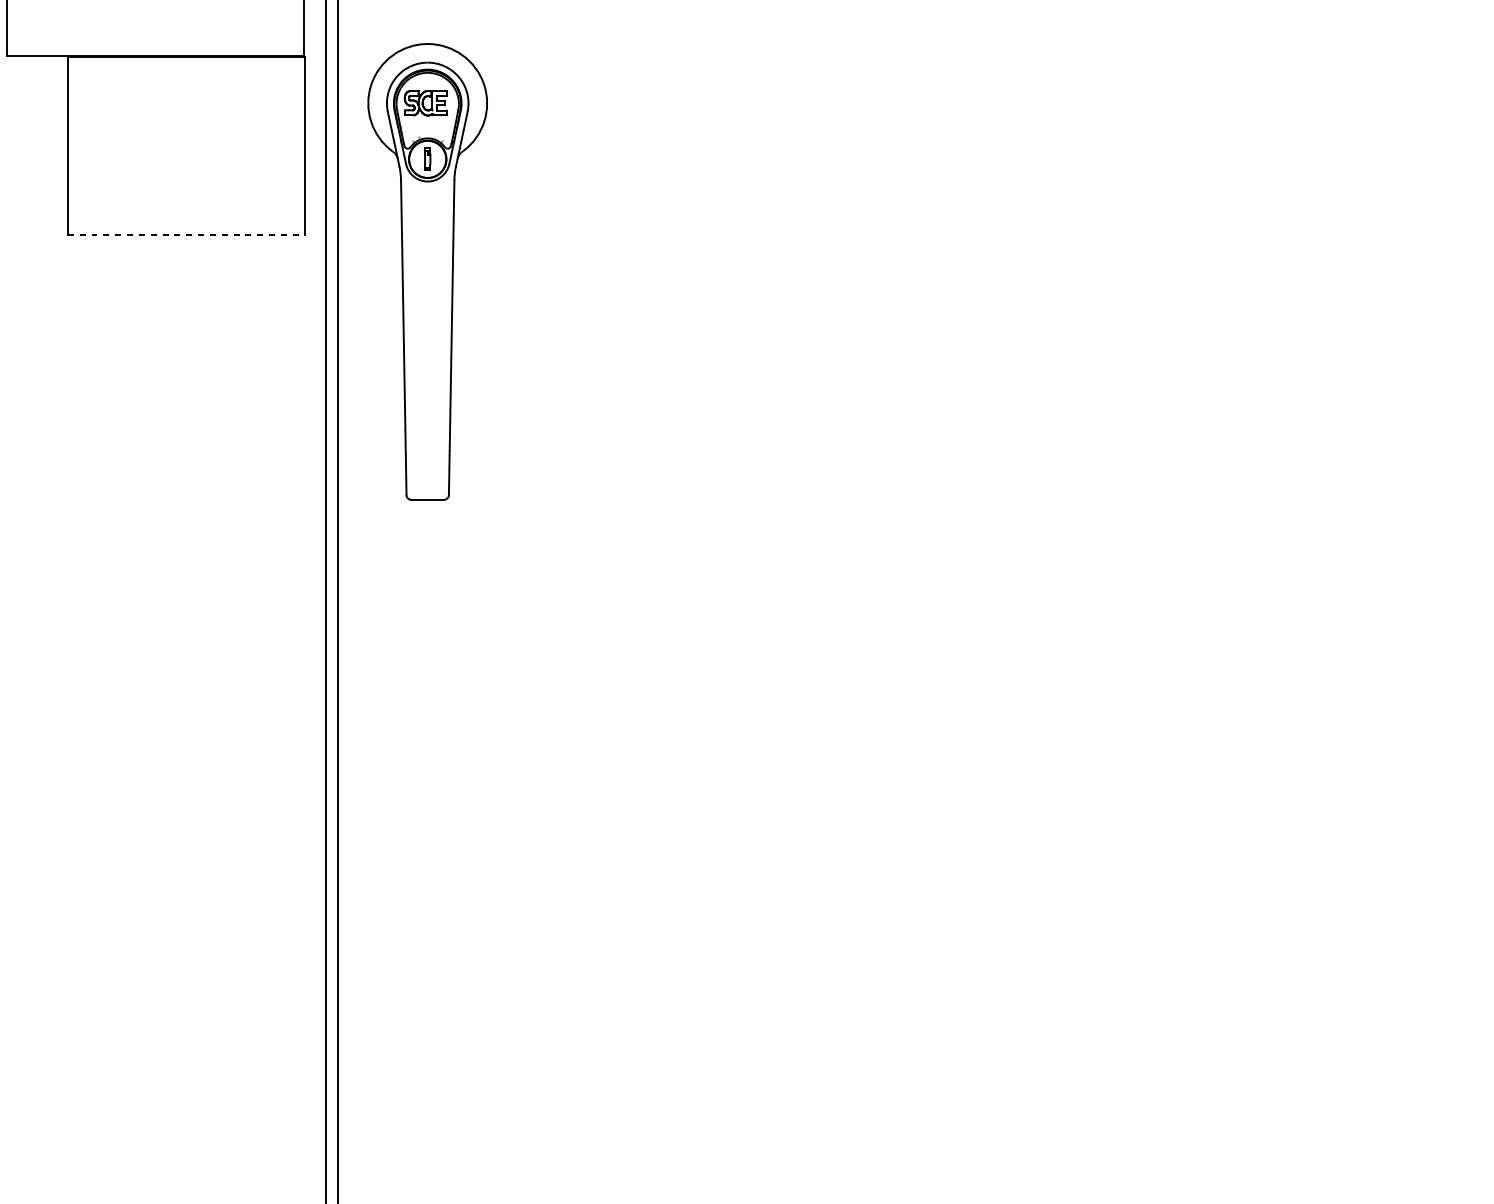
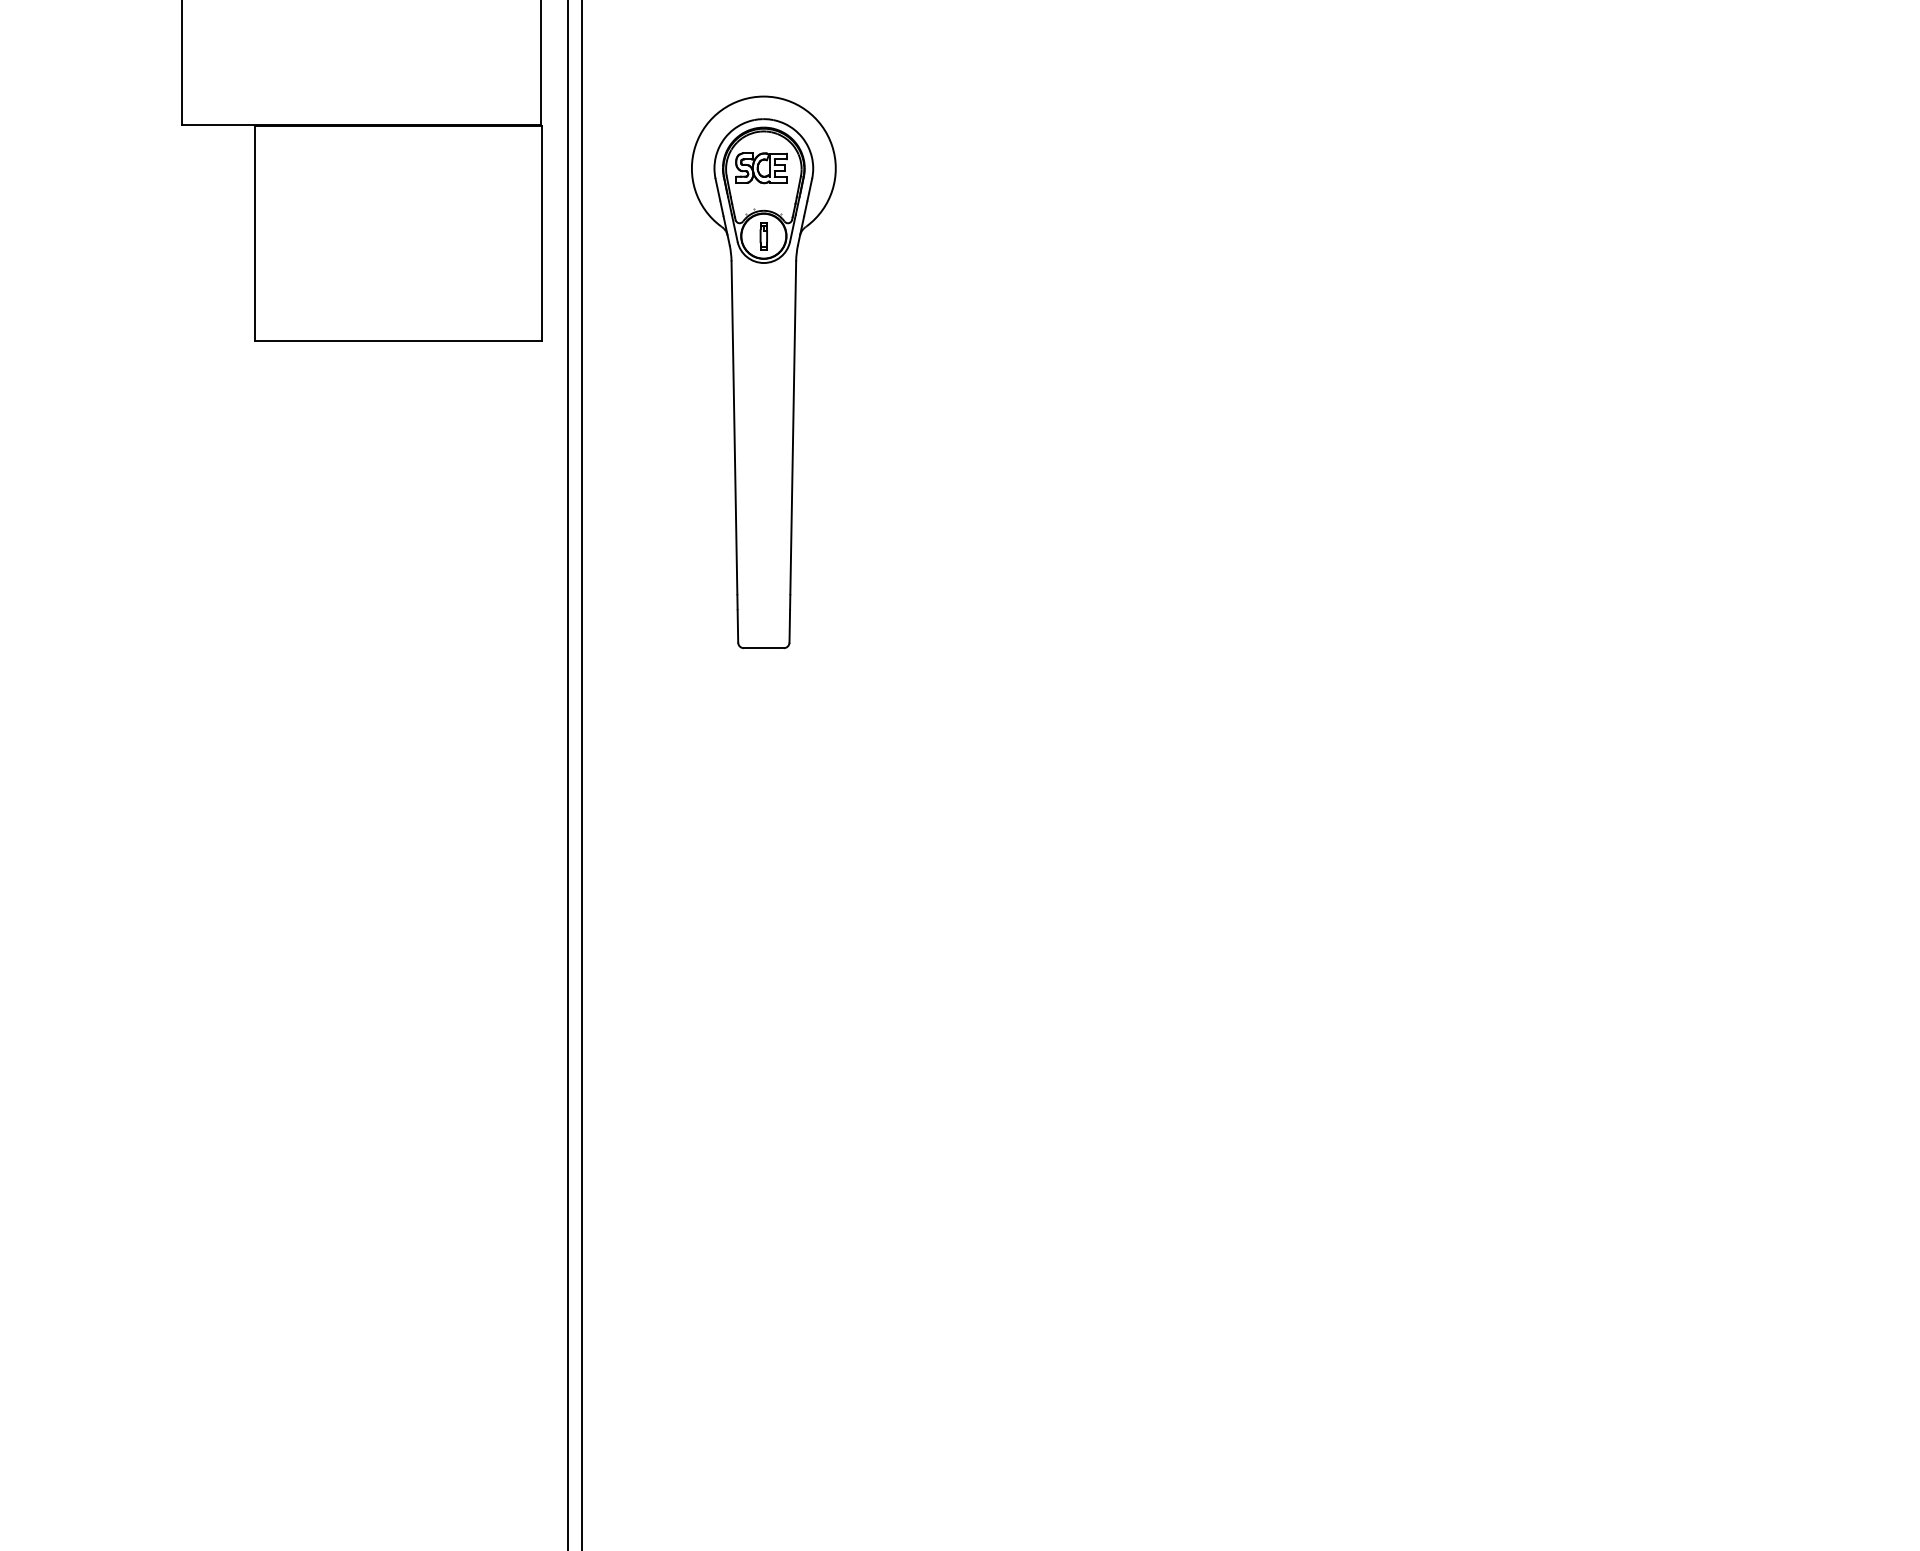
line: (187, 234) -> (399, 340), dashed -> solid
part: (427, 271) -> (763, 371), moved

